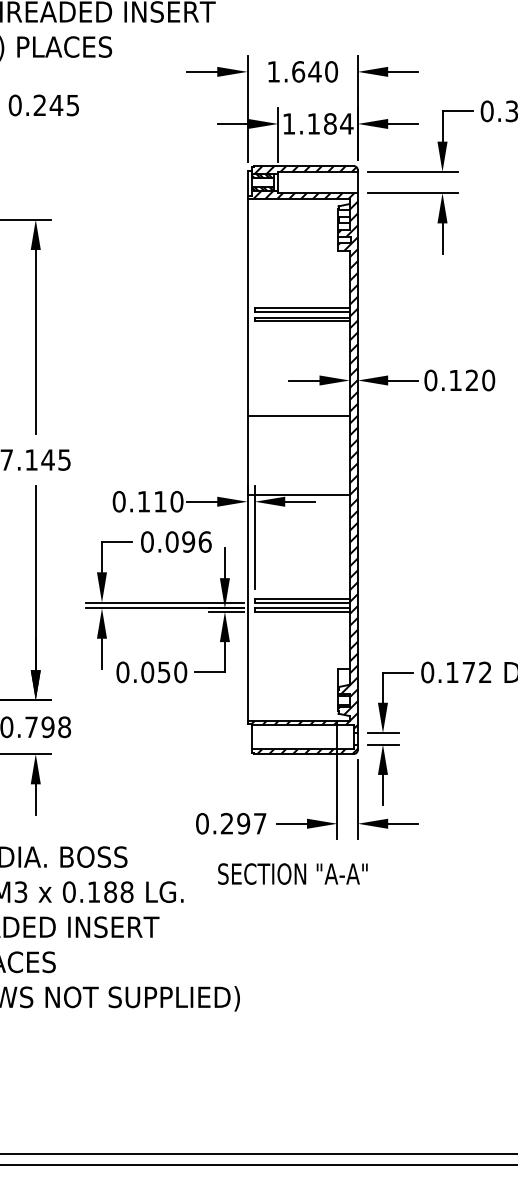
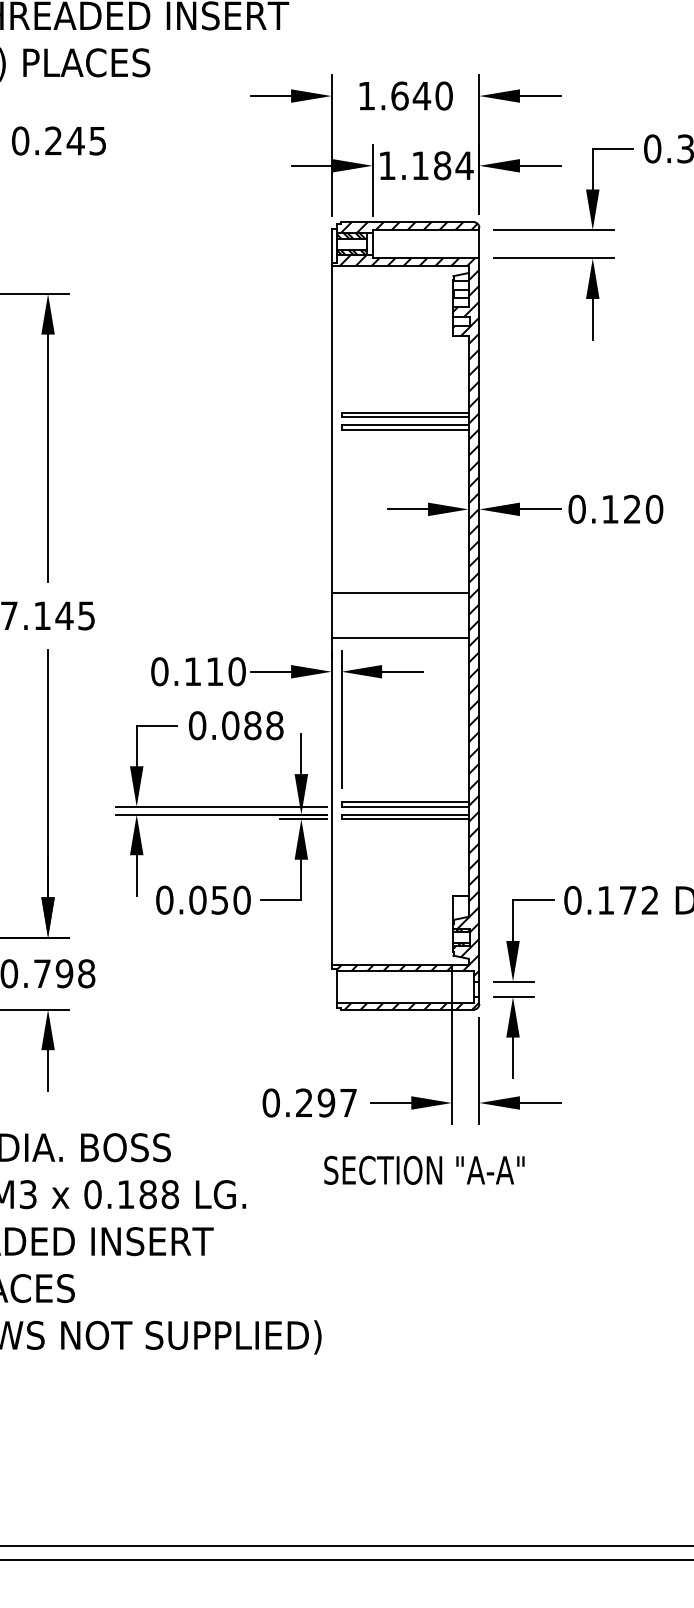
line: (298, 416) -> (399, 593), moved
line: (298, 494) -> (399, 638), moved
text: (196, 541) -> (263, 725), 0.096 -> 0.088
text: (292, 873) -> (424, 1169), moved

